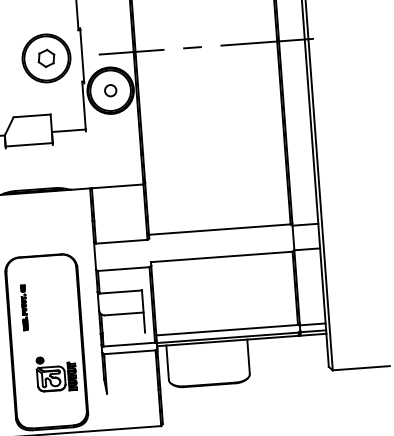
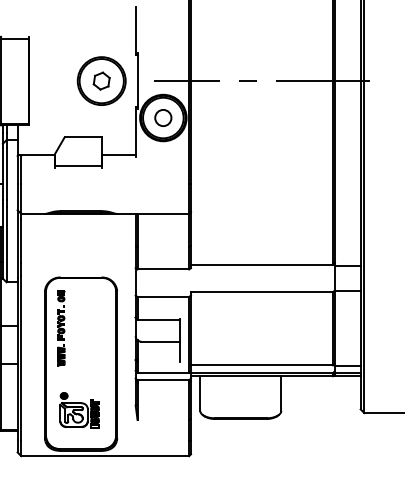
circle: (110, 90) -> (163, 117), size x1.43
part: (24, 308) -> (61, 328), size x1.67
part: (56, 373) -> (79, 410), moved

